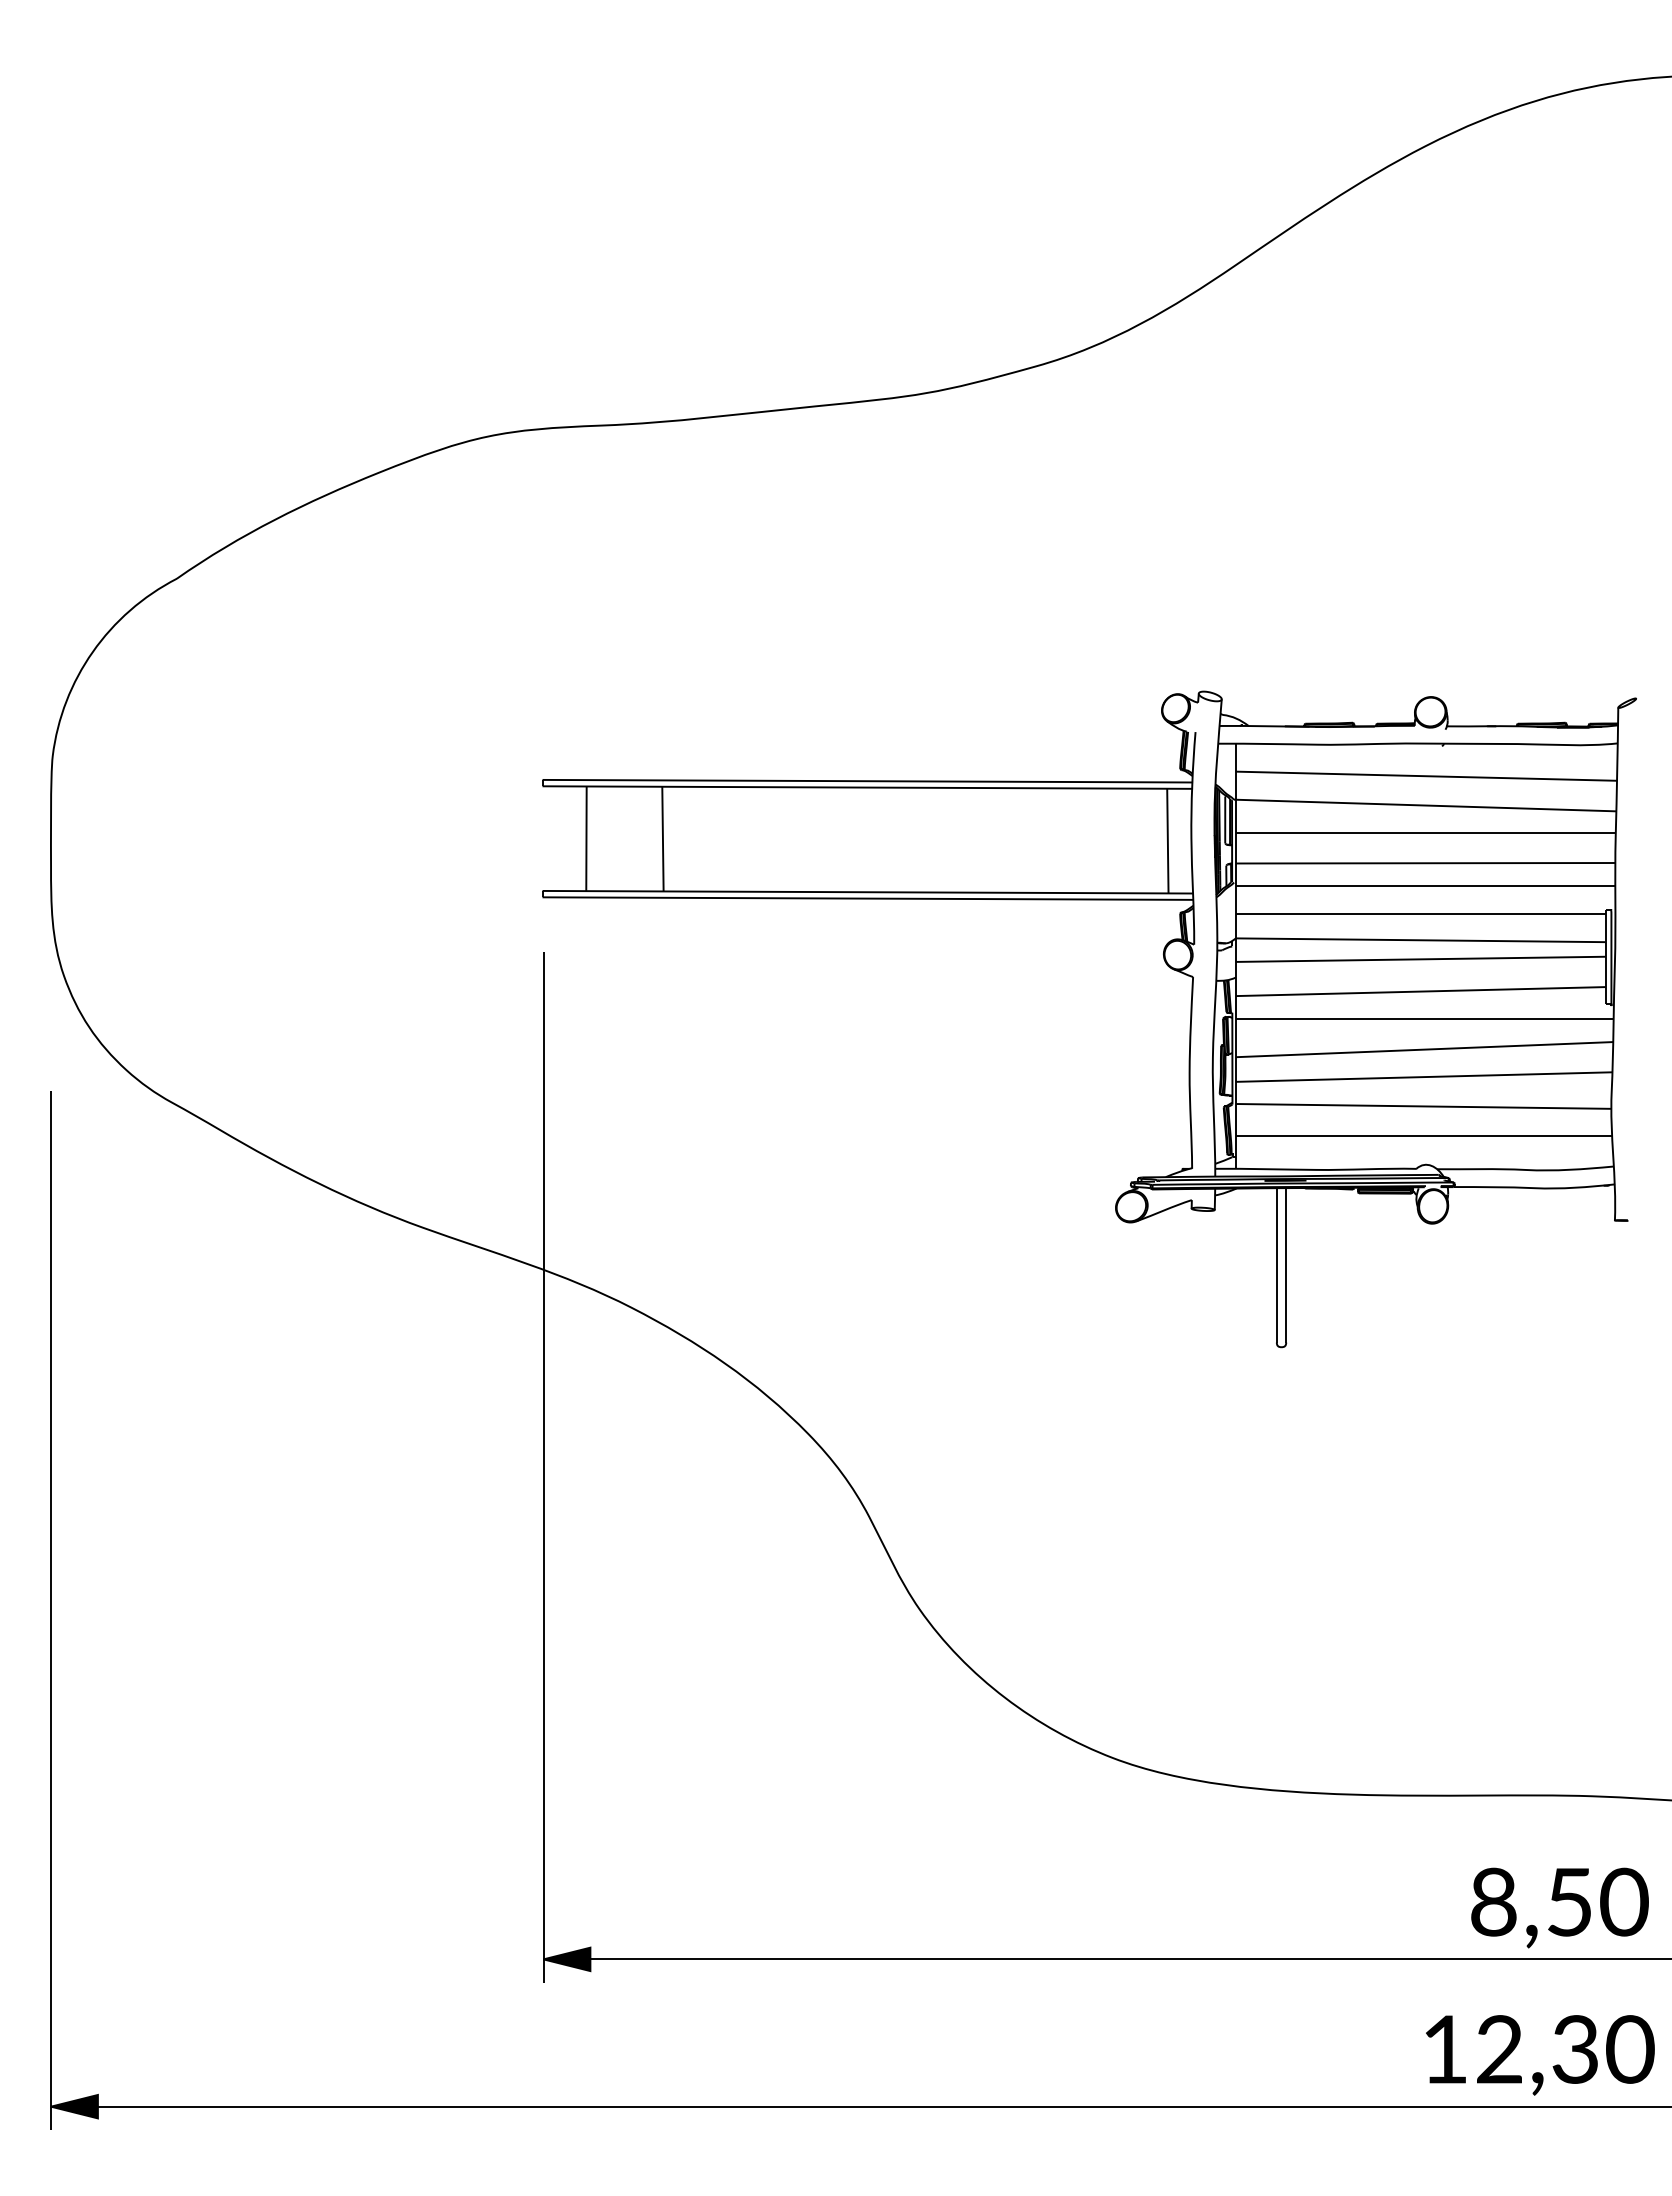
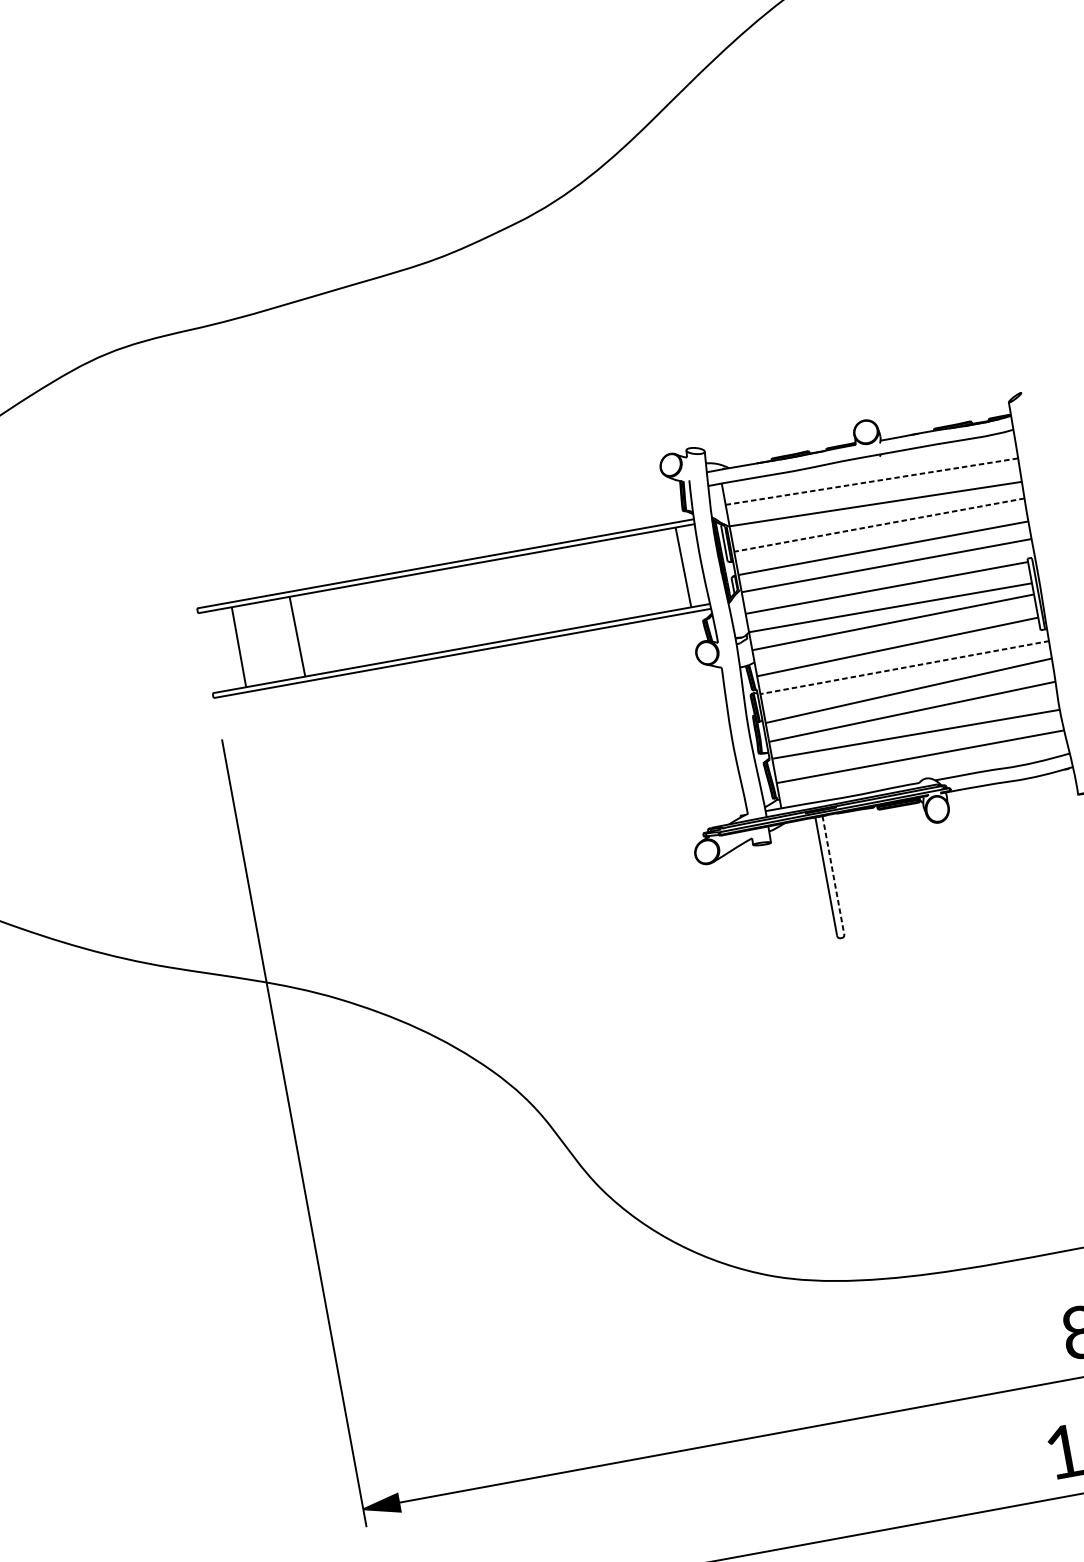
line: (1426, 776) -> (871, 481), solid -> dashed
line: (1425, 833) -> (879, 525), solid -> dashed
line: (1424, 1019) -> (904, 667), solid -> dashed
line: (1286, 1265) -> (833, 875), solid -> dashed

